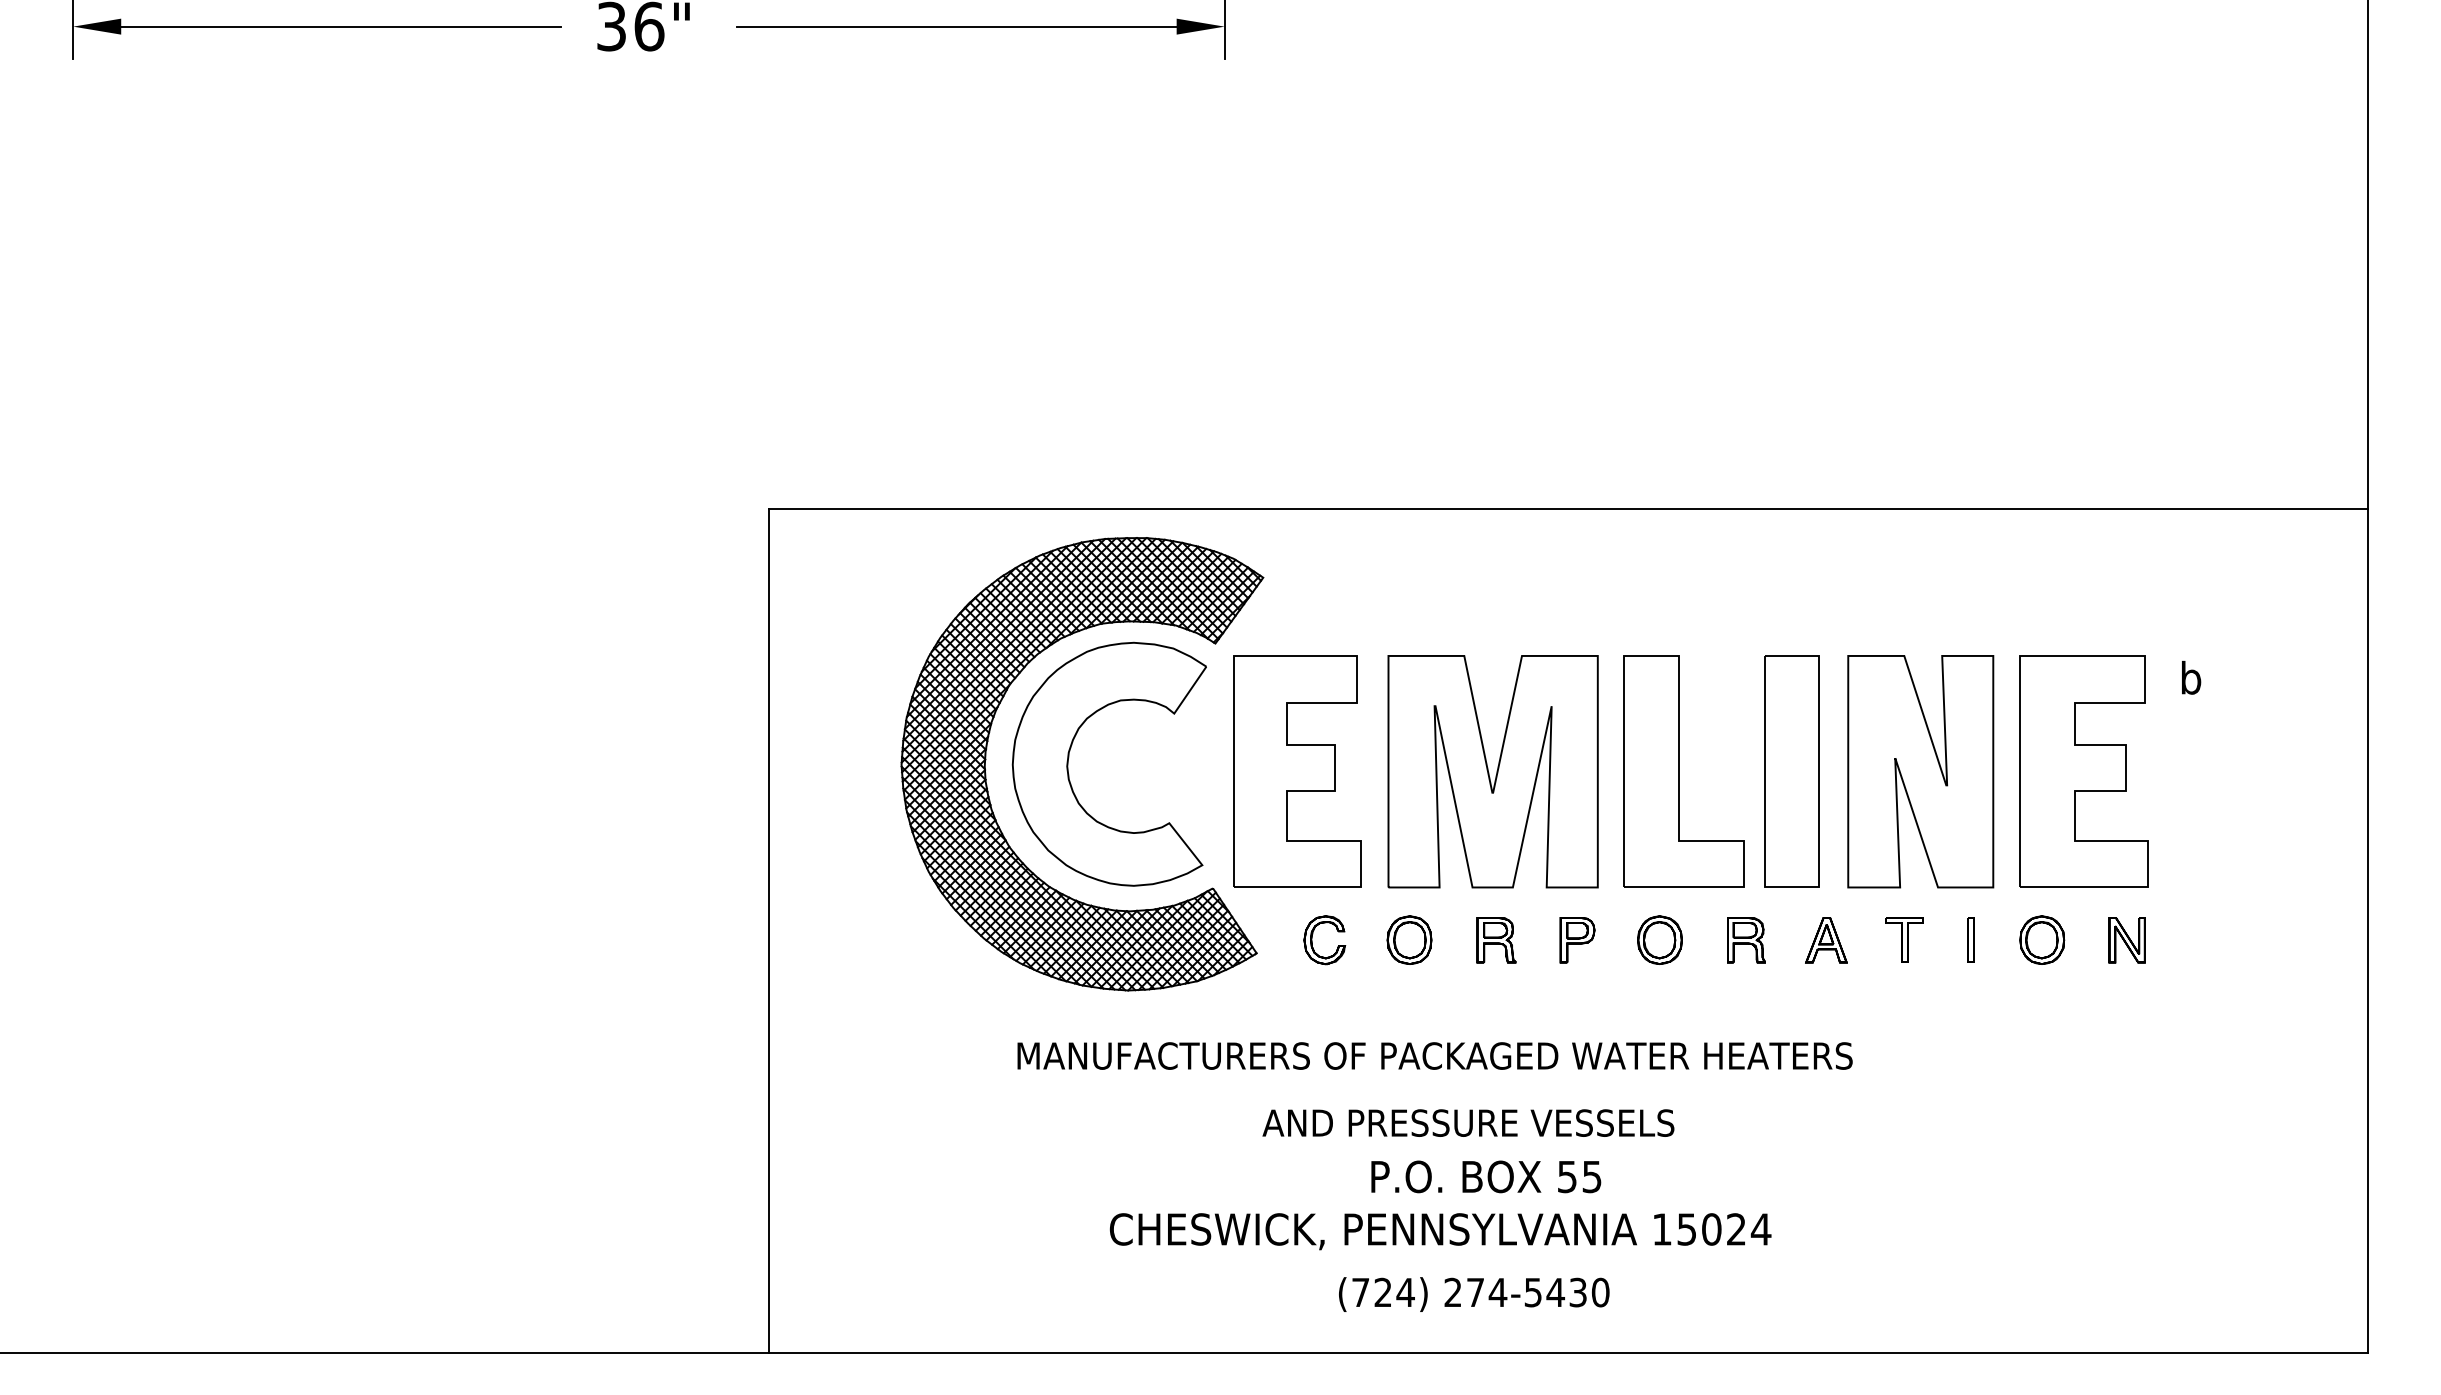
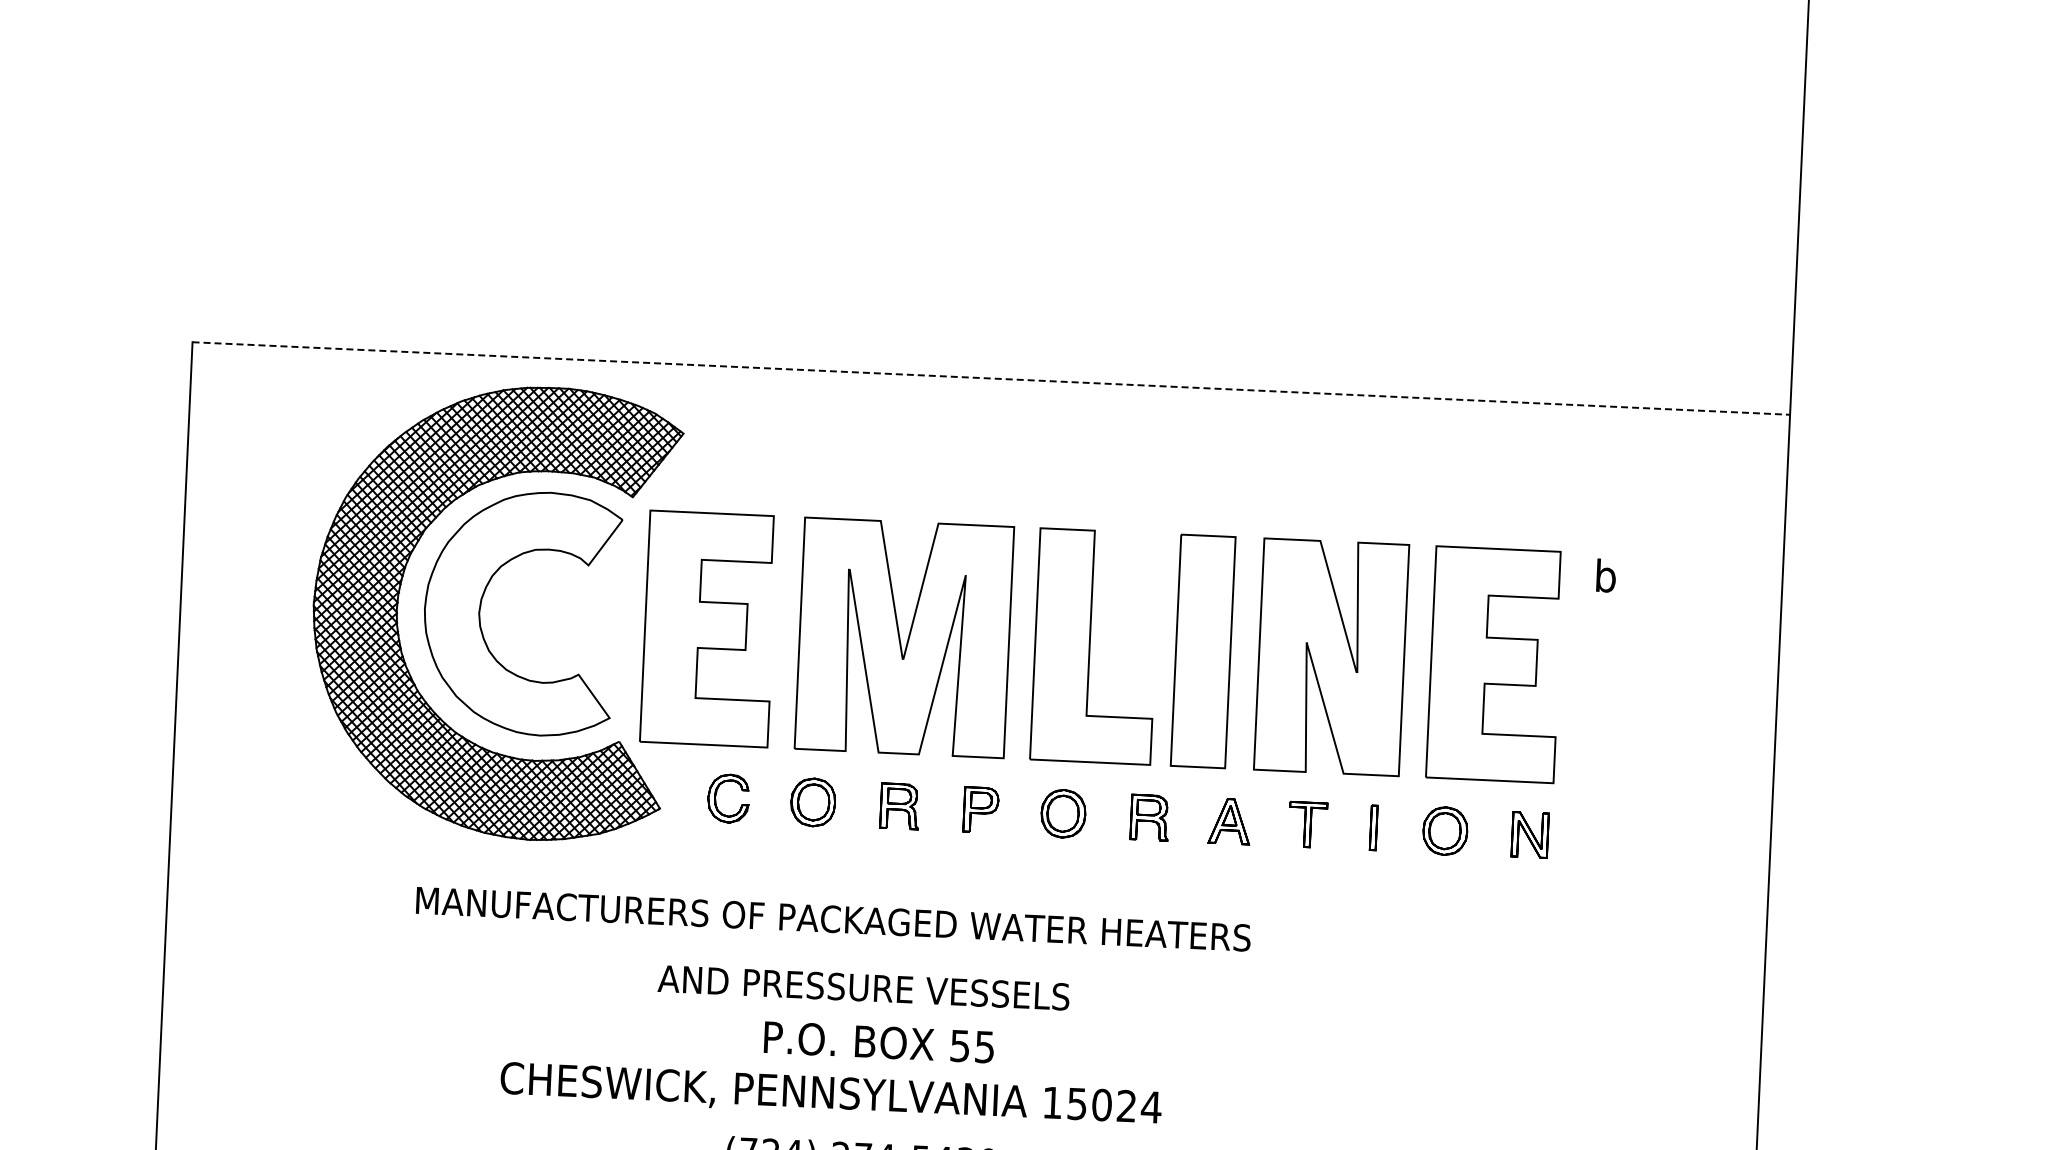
line: (1568, 508) -> (991, 378), solid -> dashed

